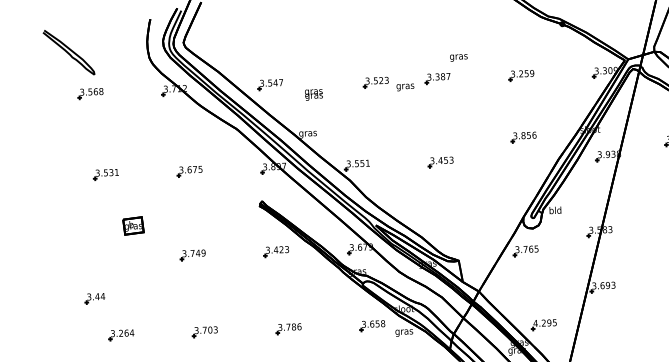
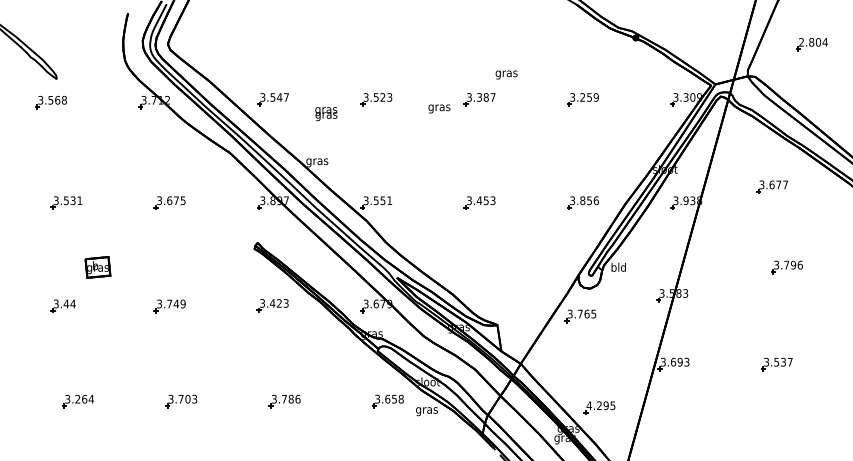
part: (376, 82) -> (376, 99), moved
part: (523, 137) -> (582, 202), moved
part: (94, 298) -> (62, 305), moved

